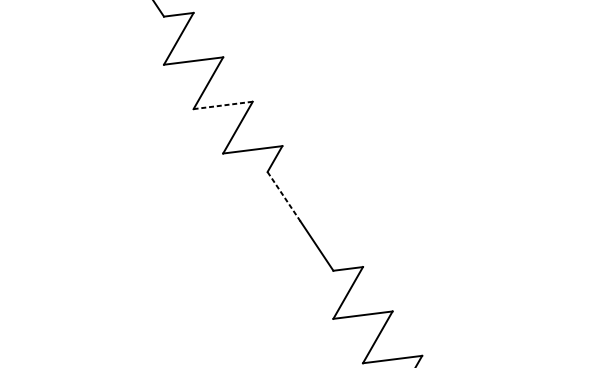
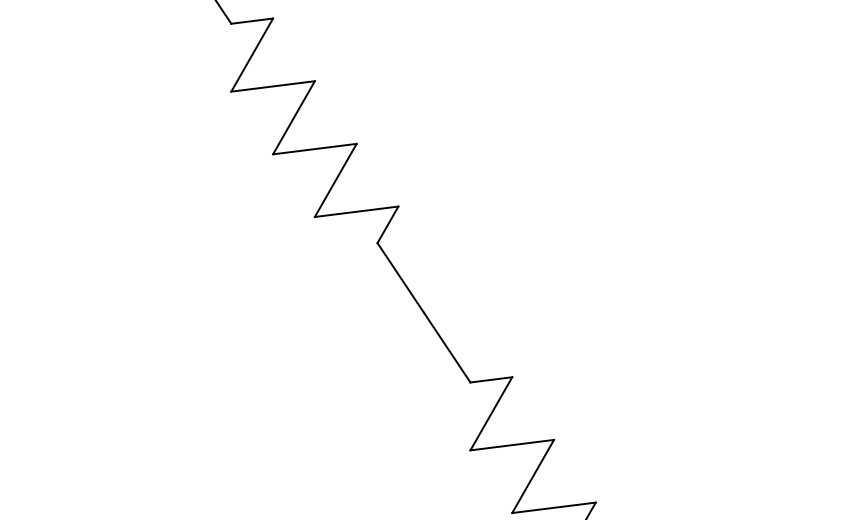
line: (223, 105) -> (315, 149), dashed -> solid
line: (283, 196) -> (400, 277), dashed -> solid

